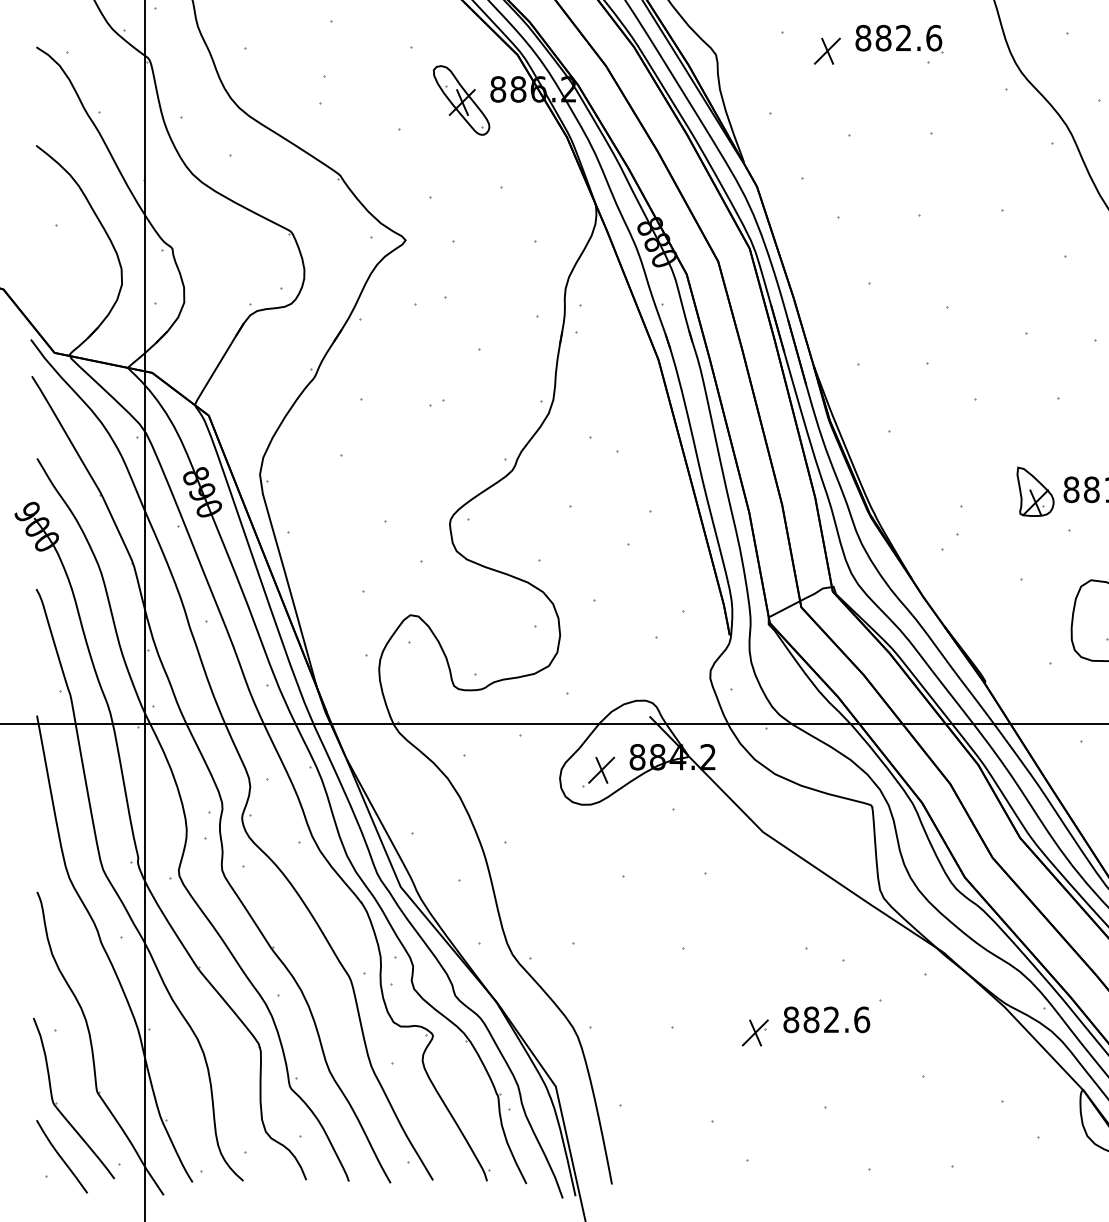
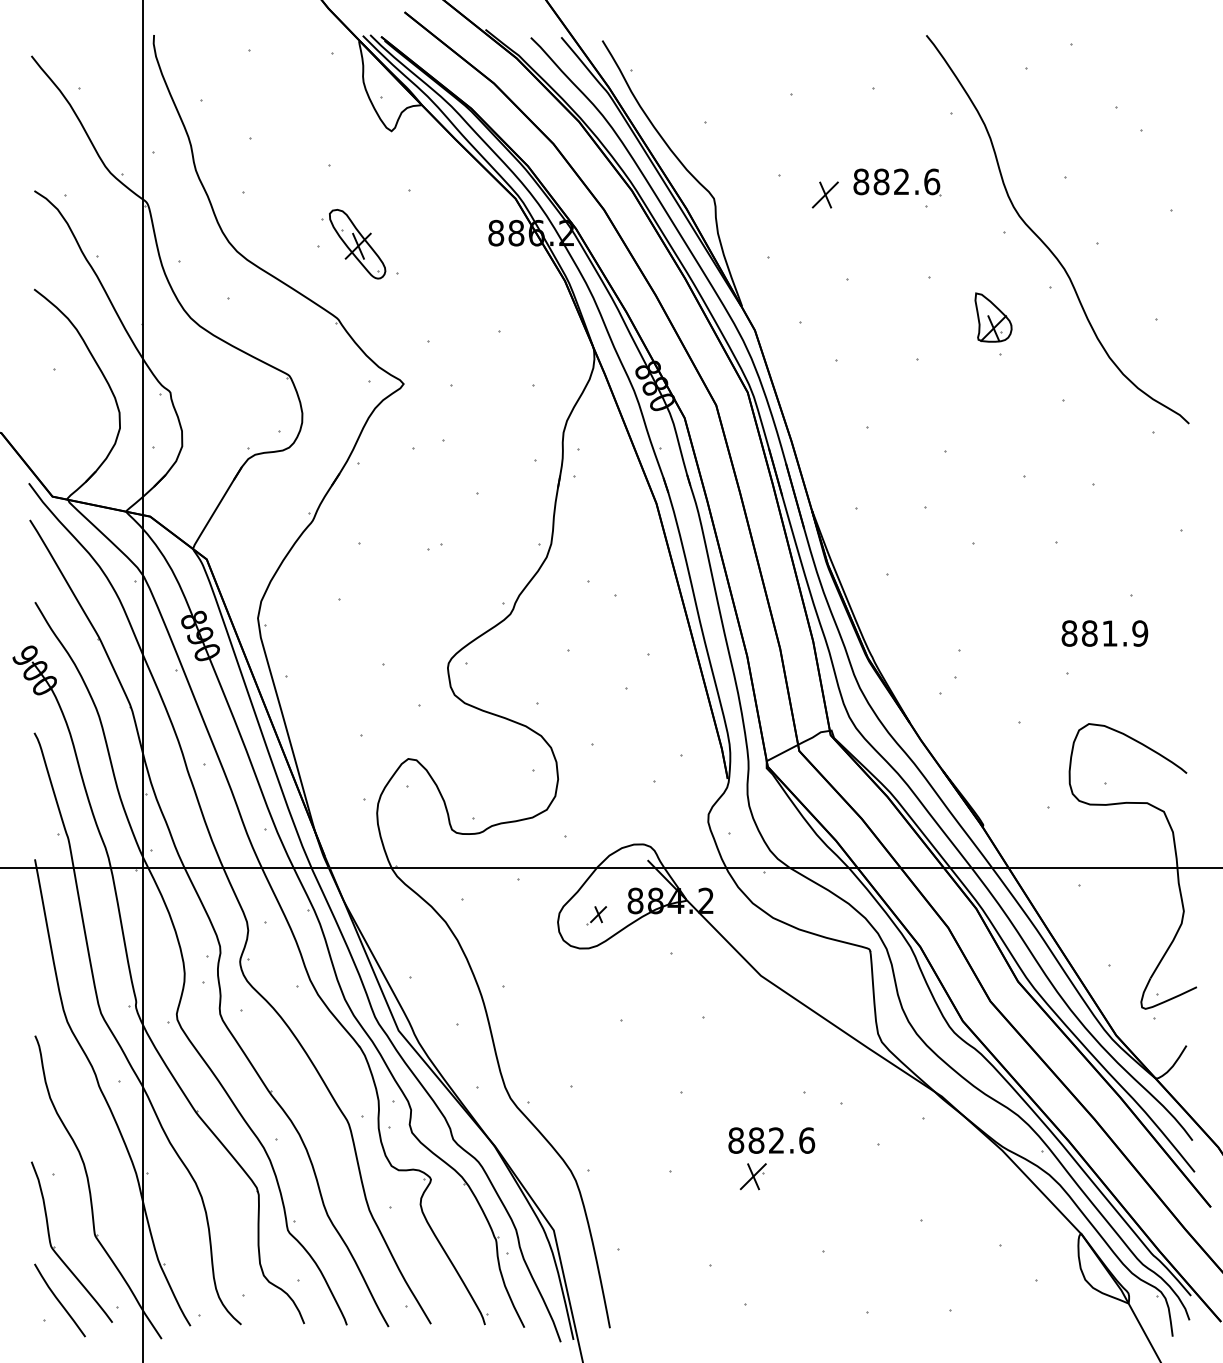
part: (461, 100) -> (357, 244), moved
part: (1035, 491) -> (993, 317), moved
part: (598, 771) -> (596, 915), size x0.6
text: (826, 1019) -> (771, 1140), moved

